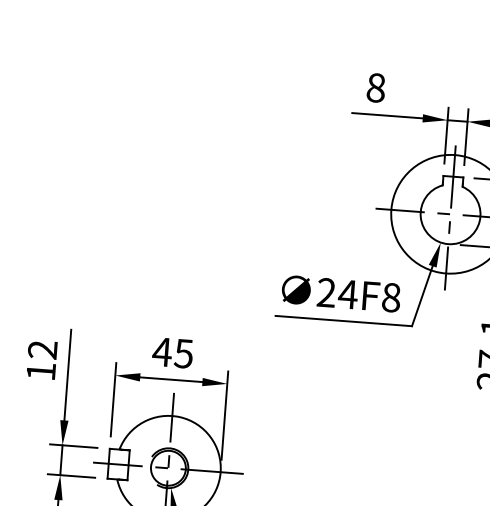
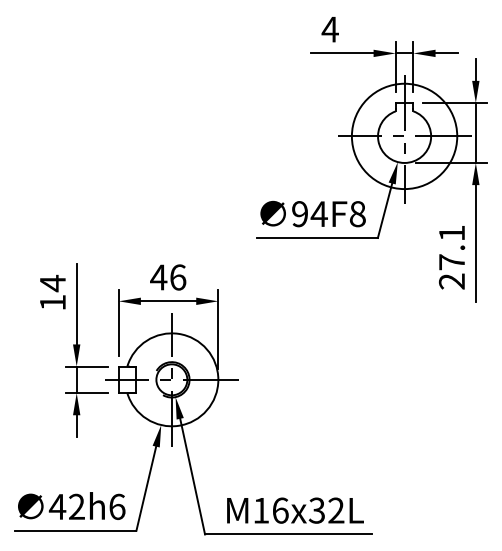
text: (375, 87) -> (329, 29), 8 -> 4
text: (326, 293) -> (300, 214), 24F8 -> 94F8
text: (42, 349) -> (52, 283), 12 -> 14
text: (183, 353) -> (177, 277), 45 -> 46

